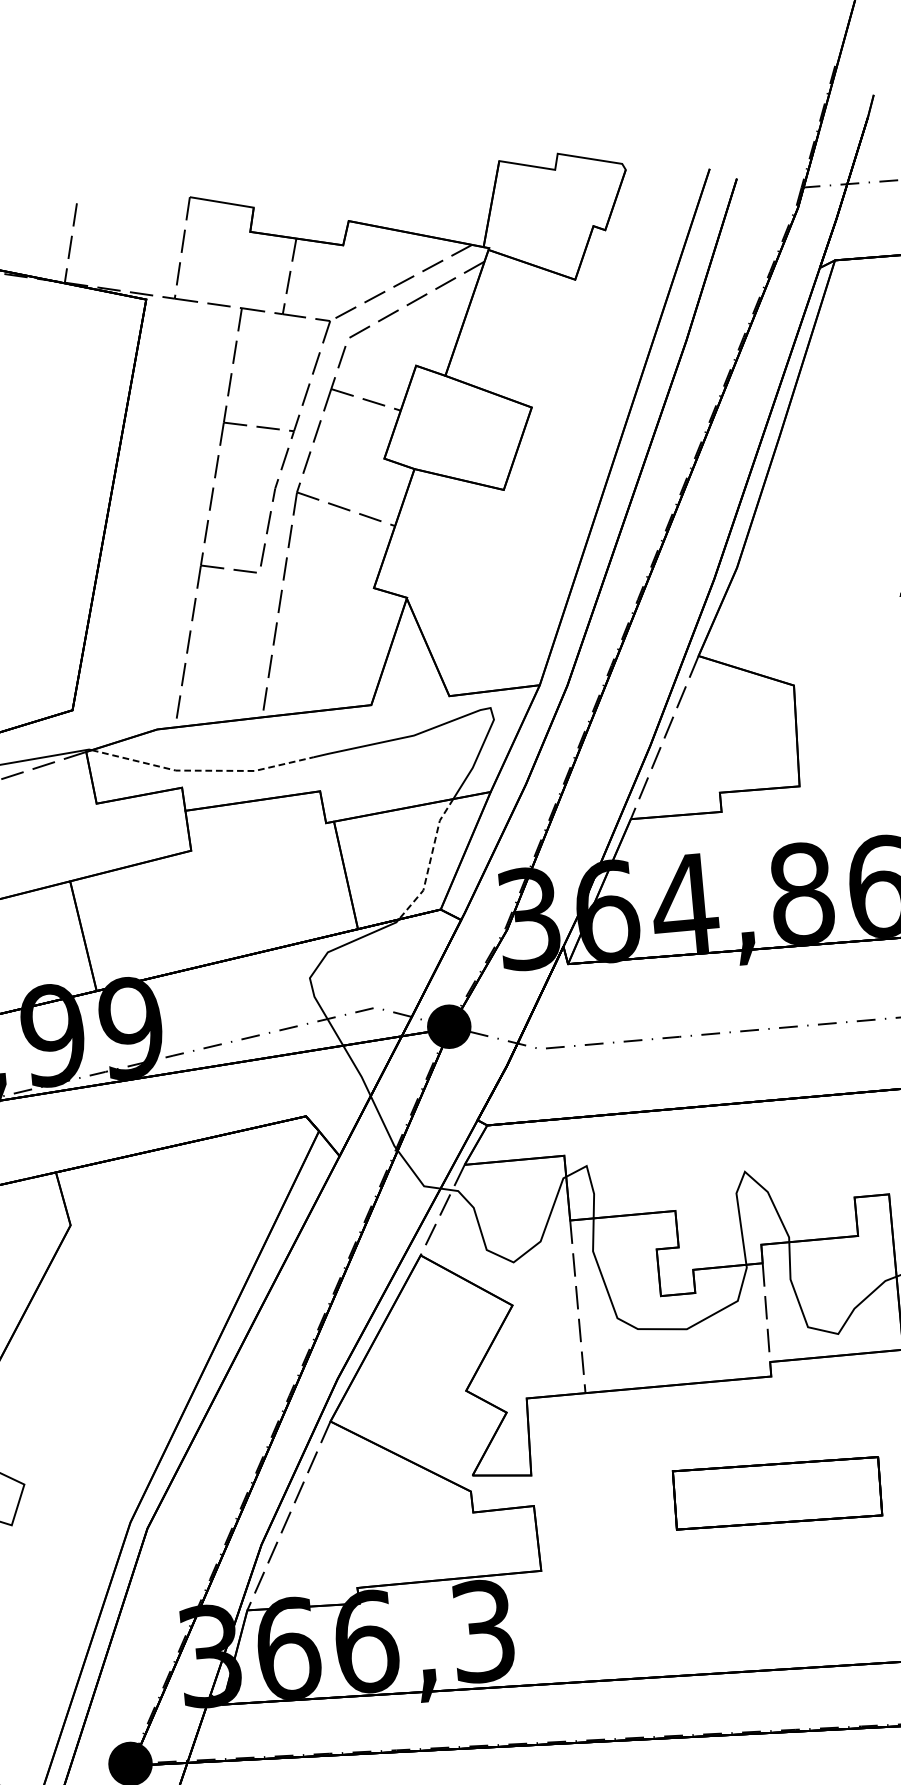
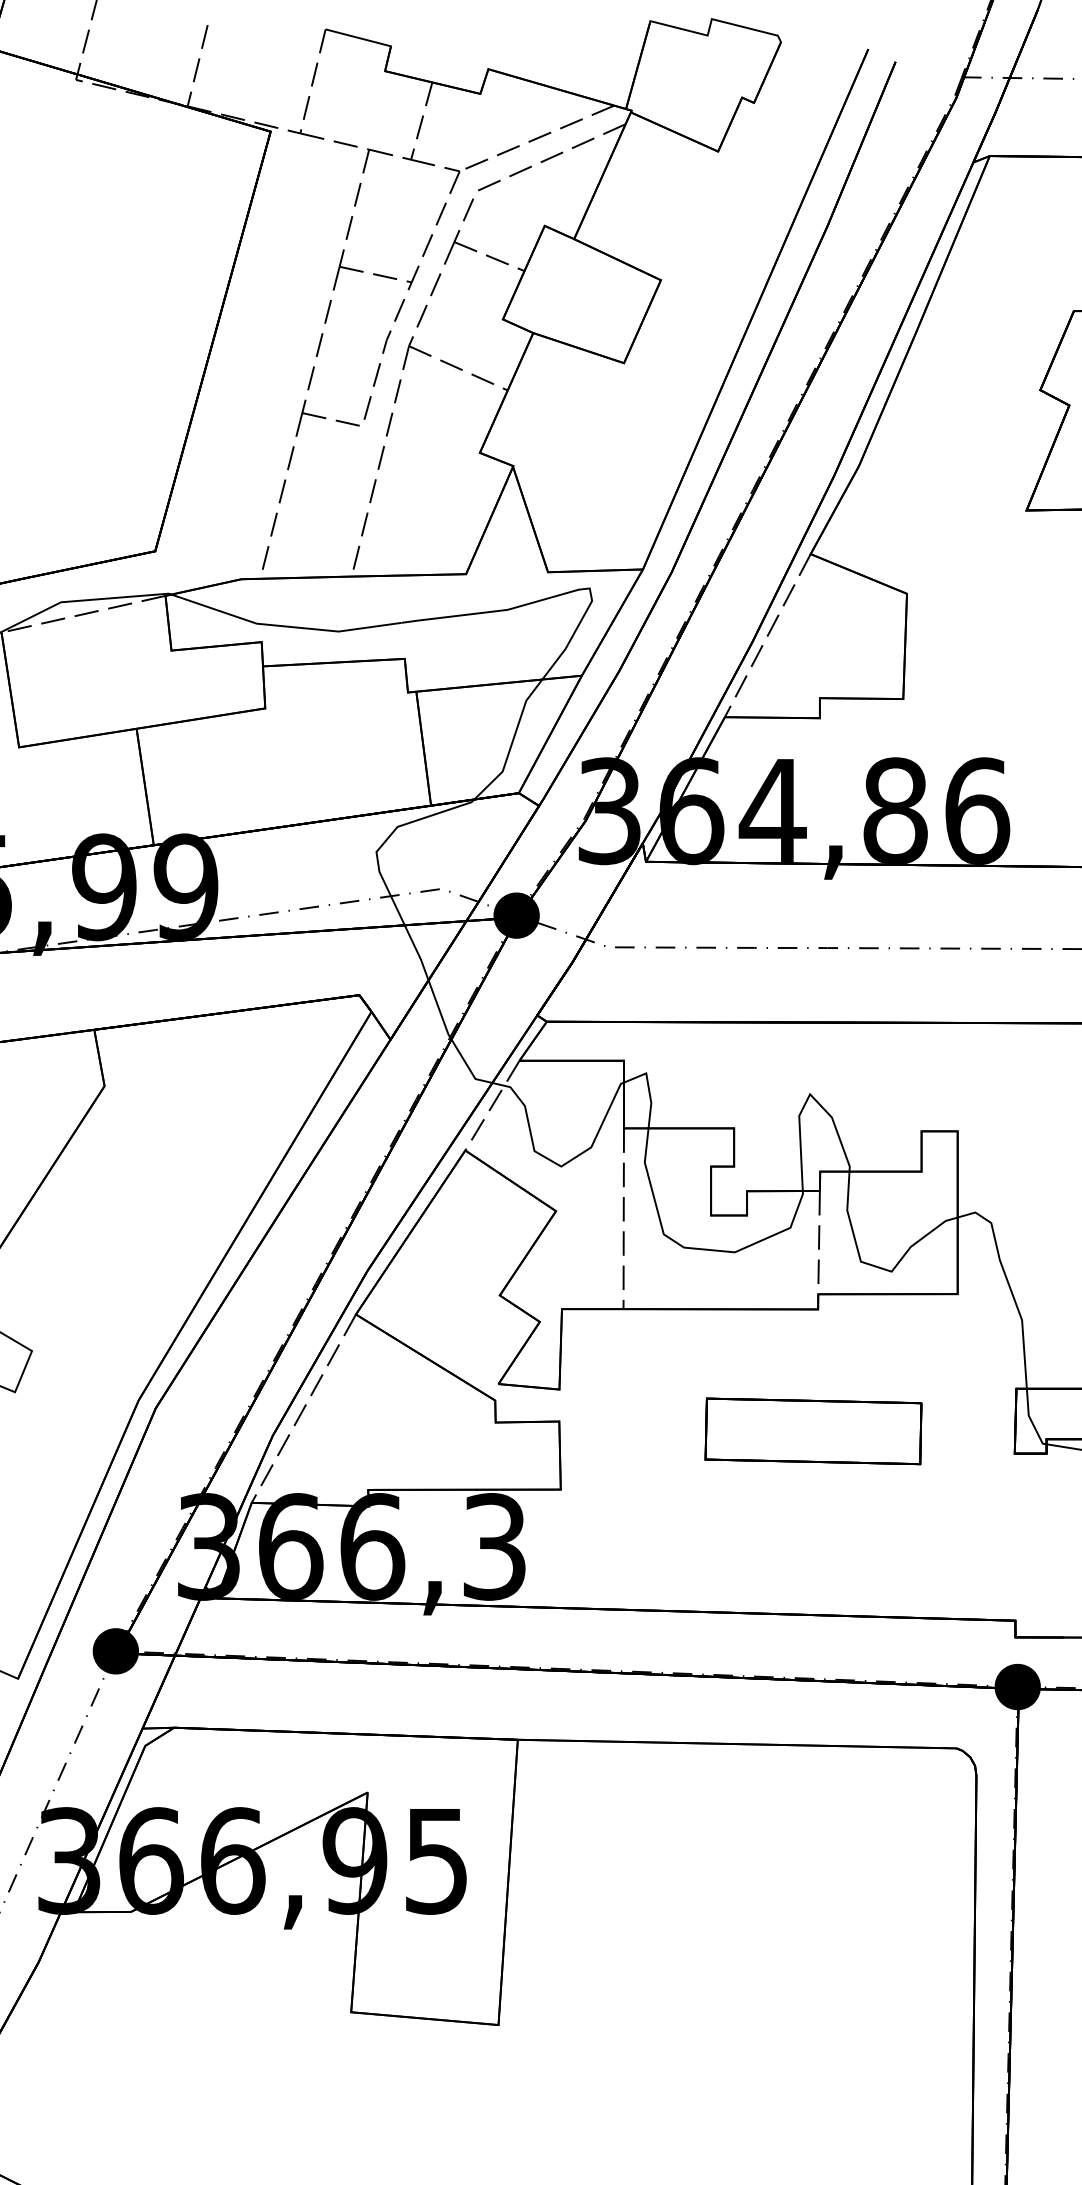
line: (202, 770) -> (284, 626), dashed -> solid
line: (430, 861) -> (512, 742), dashed -> solid

